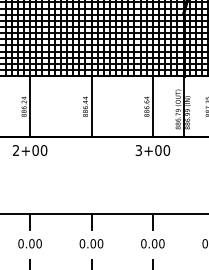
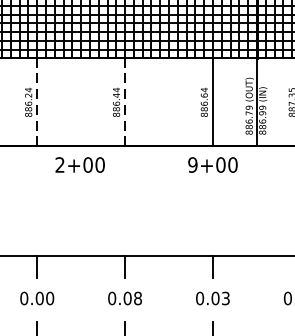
line: (30, 106) -> (37, 101), solid -> dashed
line: (91, 106) -> (125, 101), solid -> dashed
text: (30, 150) -> (80, 164), moved
text: (138, 150) -> (192, 164), 3+00 -> 9+00
text: (100, 243) -> (137, 298), 0.00 -> 0.08
text: (161, 243) -> (225, 298), 0.00 -> 0.03

